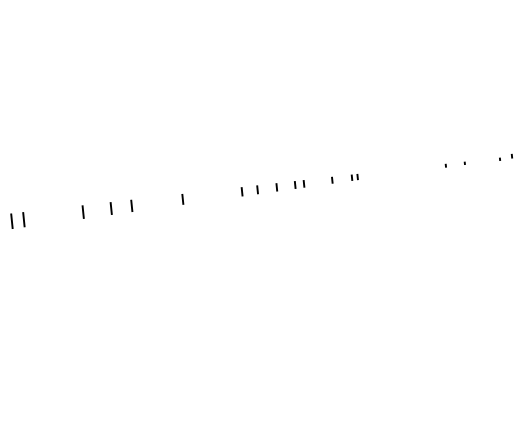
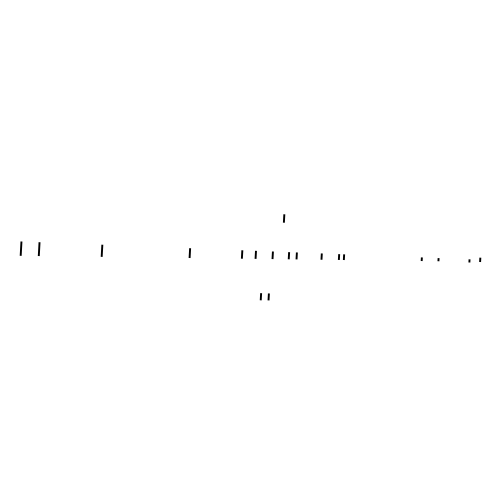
line: (283, 143) -> (284, 218), added
line: (131, 205) -> (144, 251), removed
line: (111, 208) -> (126, 251), removed
line: (23, 219) -> (49, 249), removed
part: (274, 235) -> (264, 296), added

